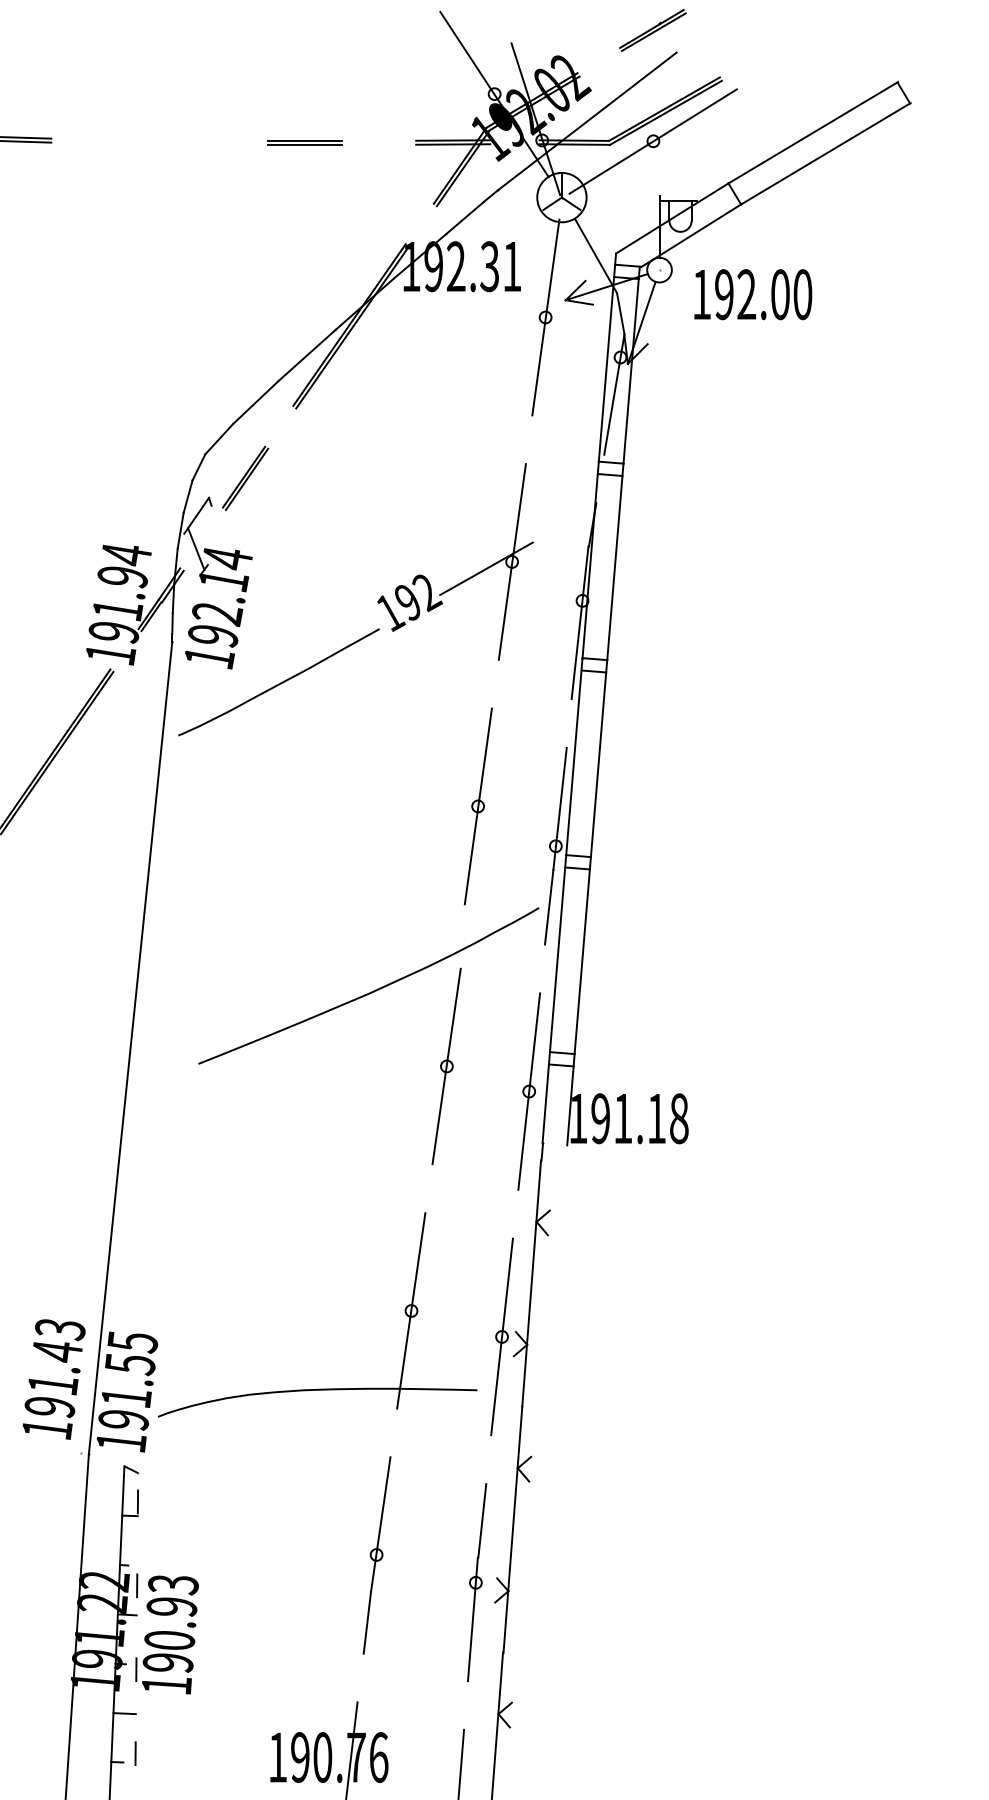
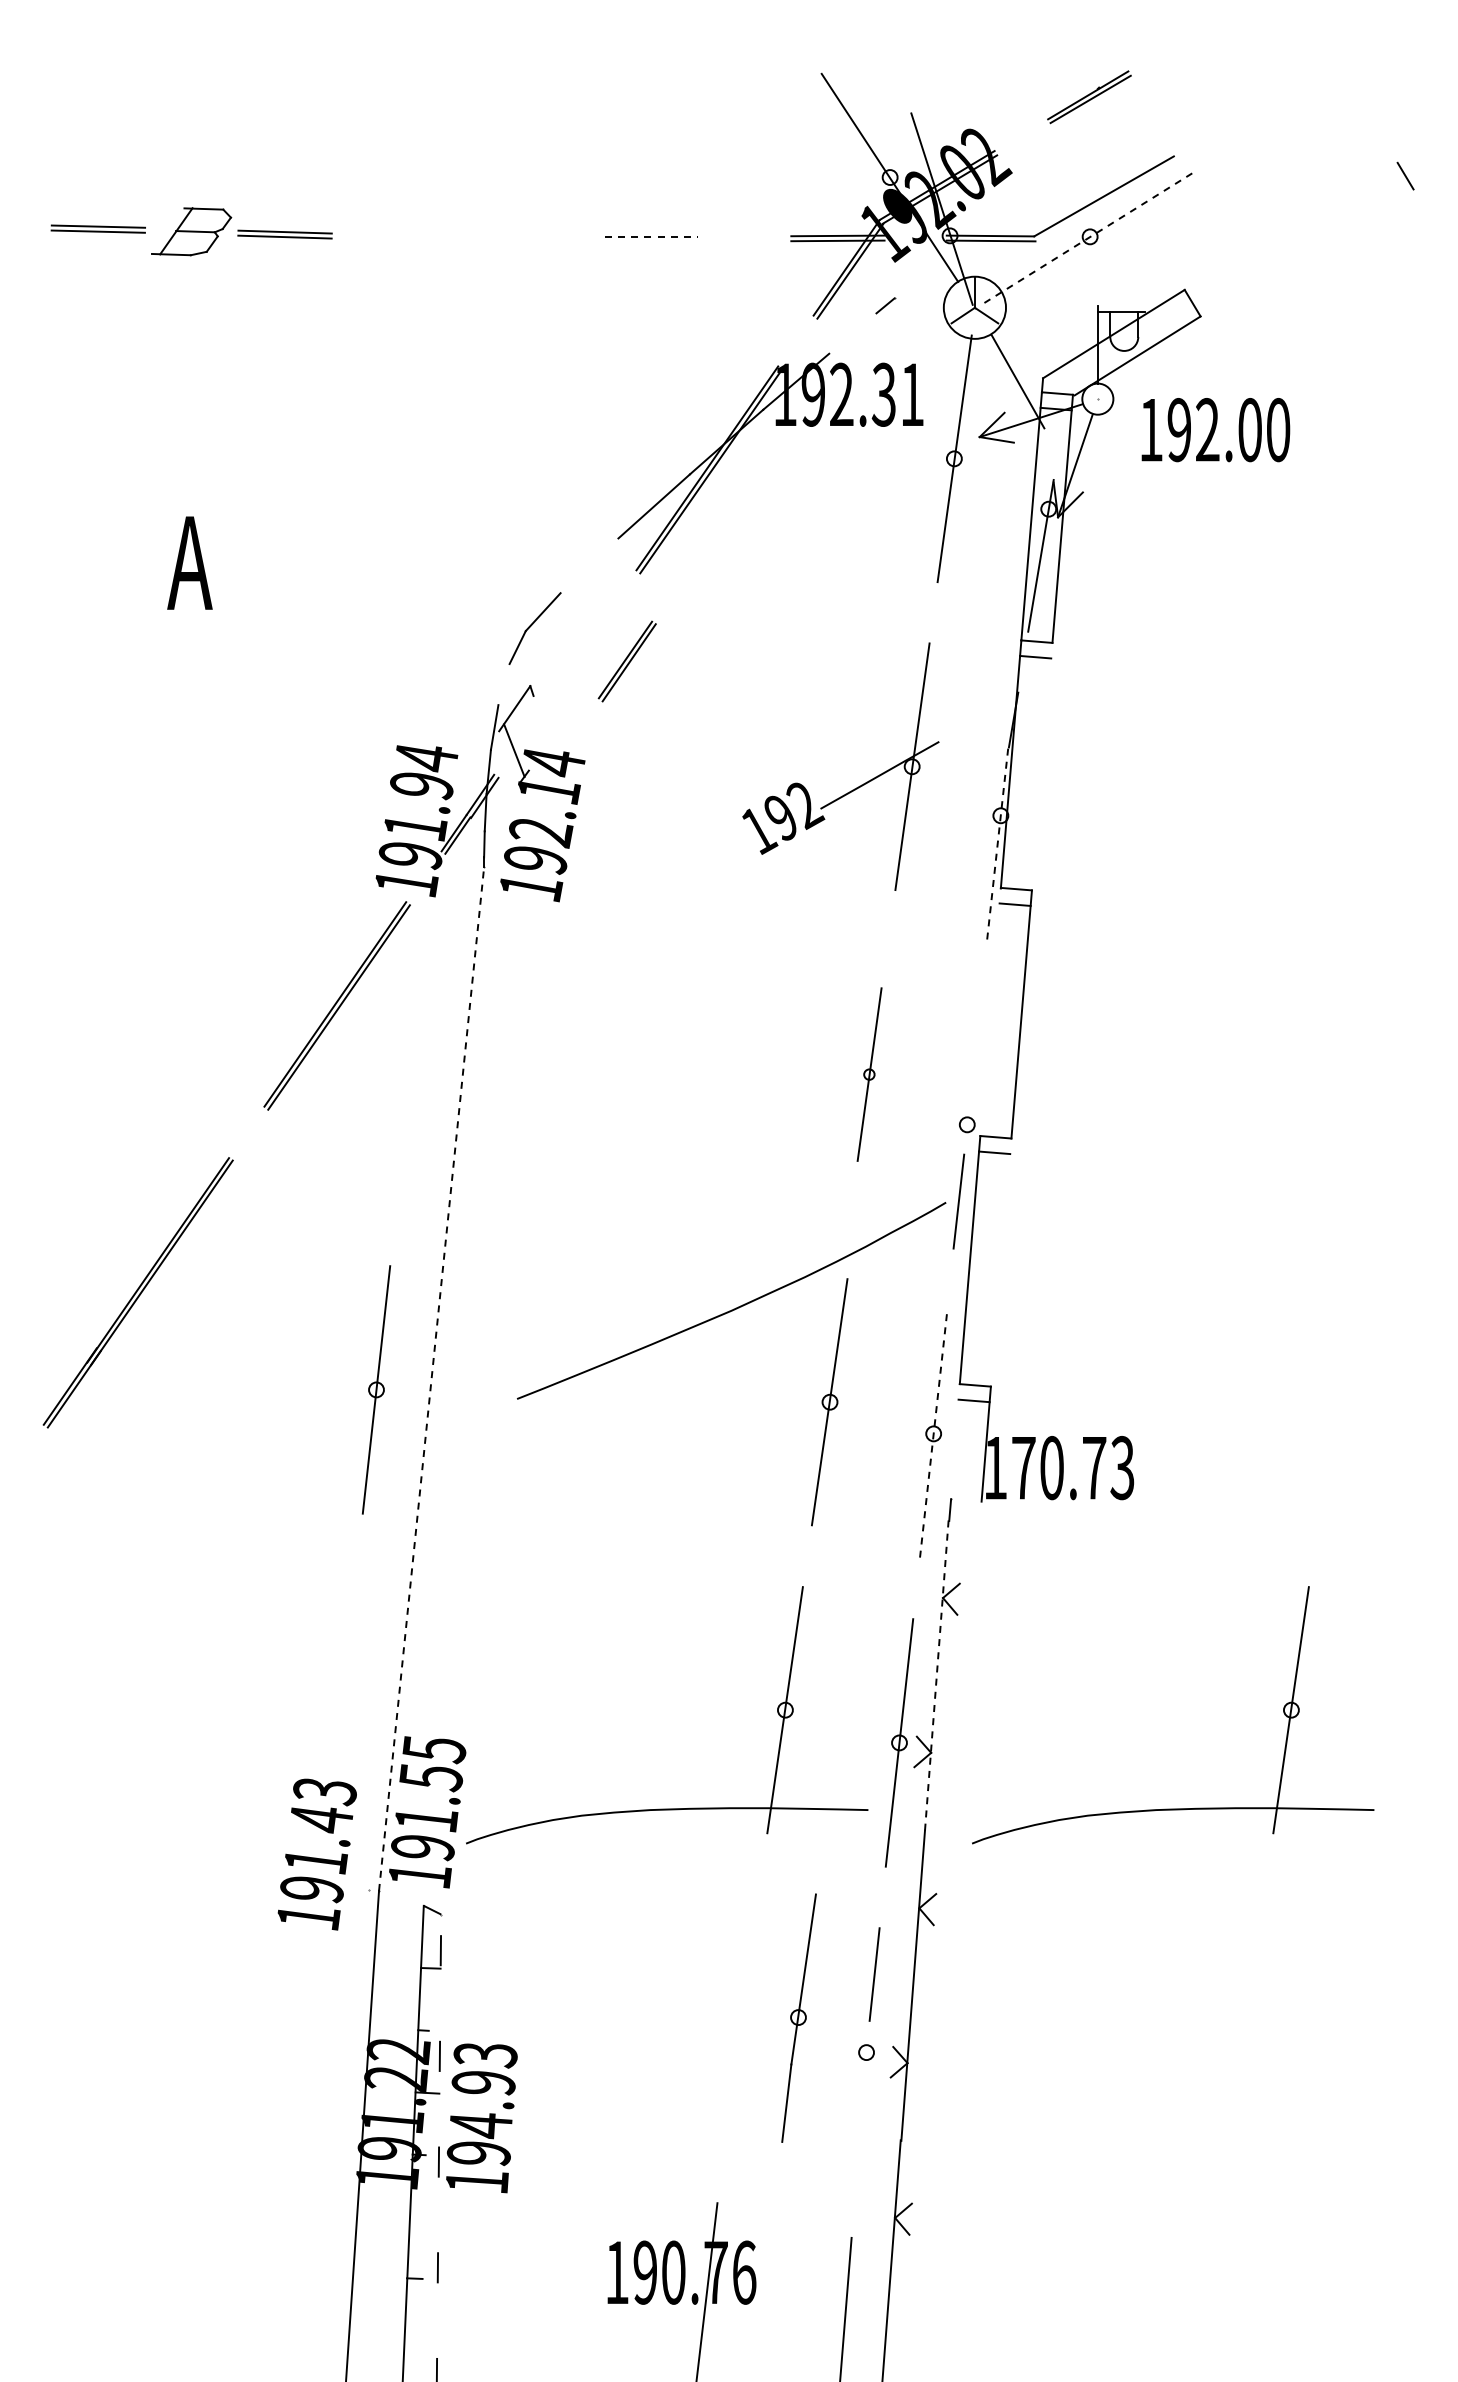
line: (665, 112) -> (1105, 200), removed
line: (587, 121) -> (1006, 211), removed
line: (813, 132) -> (1291, 225), removed
line: (305, 140) -> (651, 236), solid -> dashed
line: (653, 140) -> (1090, 236), solid -> dashed
line: (305, 144) -> (651, 241), removed
line: (825, 153) -> (1307, 252), removed
line: (464, 218) -> (852, 333), removed
line: (620, 314) -> (1048, 454), removed
line: (255, 402) -> (589, 565), removed
part: (244, 478) -> (626, 661), moved
line: (187, 496) -> (503, 684), removed
line: (614, 561) -> (1041, 766), removed
line: (579, 622) -> (997, 843), solid -> dashed
part: (278, 682) -> (618, 918), removed
line: (574, 756) -> (990, 1011), removed
part: (478, 806) -> (869, 1074), size x0.7
line: (560, 808) -> (972, 1077), removed
line: (582, 955) -> (1000, 1262), removed
line: (130, 1047) -> (431, 1378), solid -> dashed
part: (86, 1056) -> (376, 1389), added
line: (529, 1091) -> (933, 1433), solid -> dashed
line: (545, 1097) -> (954, 1441), removed
text: (640, 1118) -> (1073, 1467), 191.18 -> 170.73
line: (531, 1283) -> (936, 1675), solid -> dashed
text: (53, 1379) -> (316, 1854), moved
part: (719, 1389) -> (1173, 1808), added
part: (376, 1554) -> (798, 2017), moved
line: (472, 1619) -> (862, 2098), removed
text: (169, 1641) -> (480, 2126), 190.93 -> 194.93
line: (124, 1713) -> (424, 2217), removed

